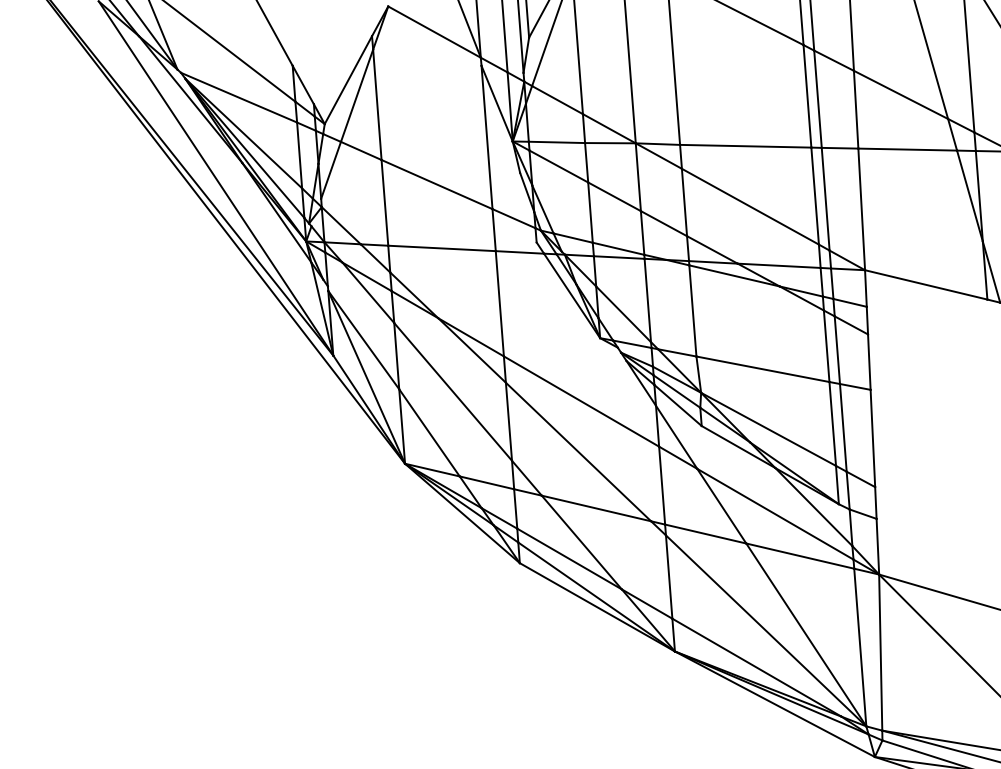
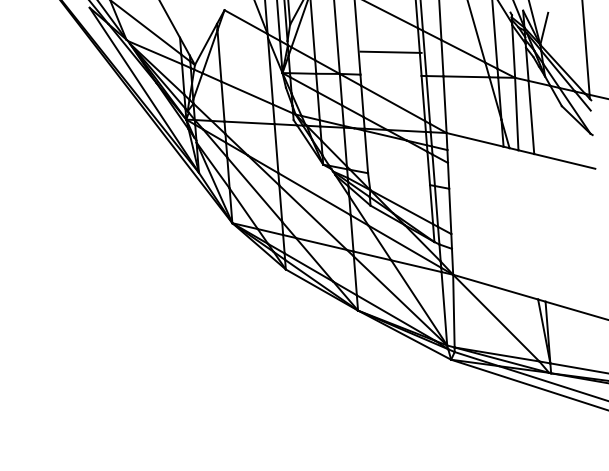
line: (744, 144) -> (390, 51), moved
line: (763, 369) -> (399, 179), removed

